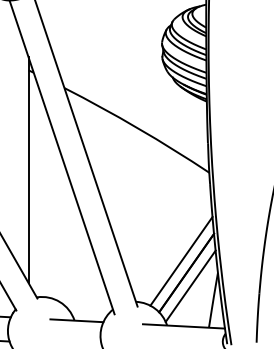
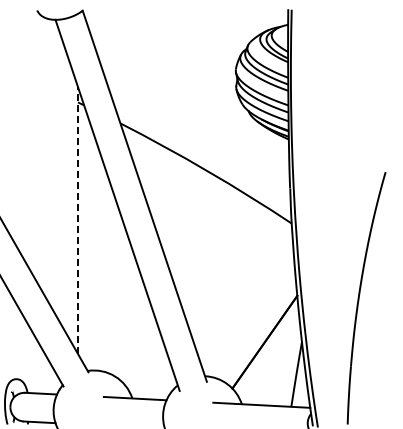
line: (28, 169) -> (77, 219), solid -> dashed
line: (181, 260) -> (258, 327), removed
line: (190, 286) -> (269, 357), removed

